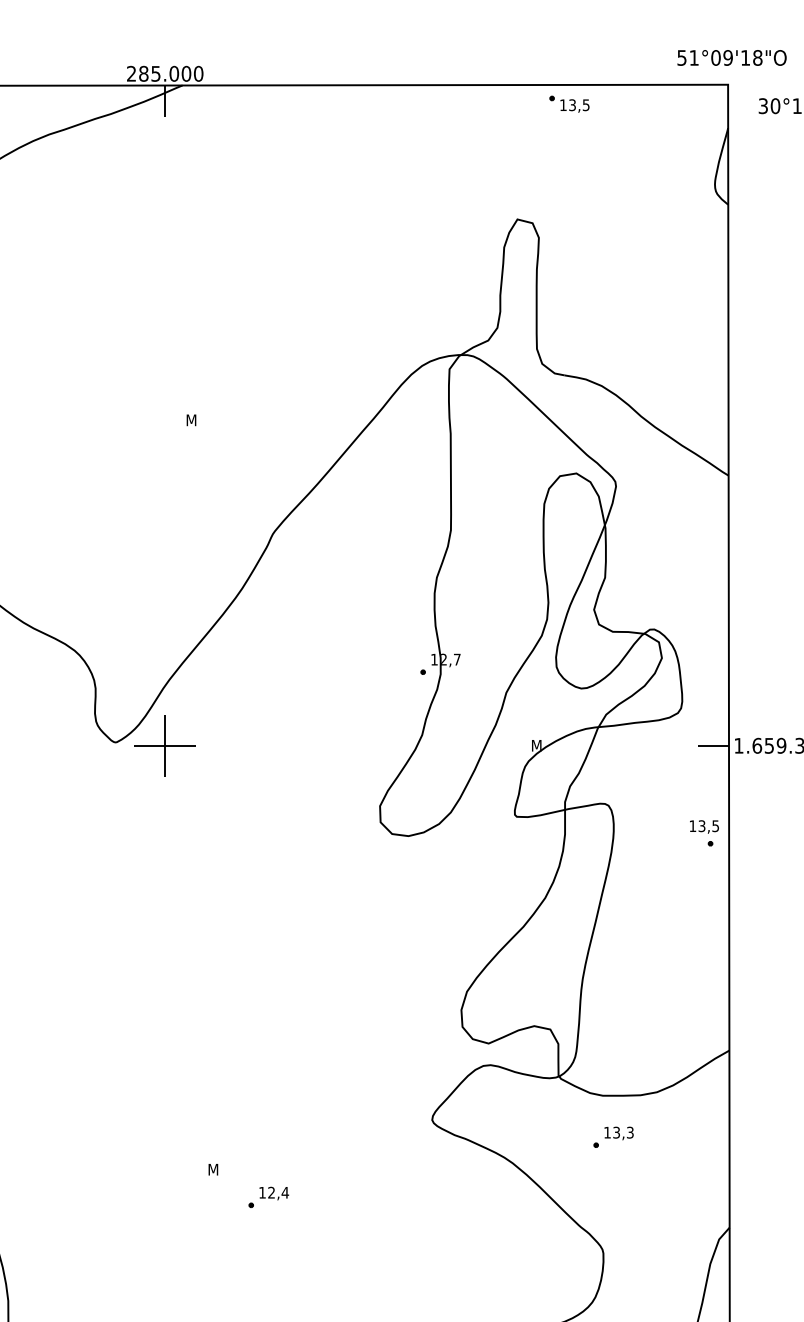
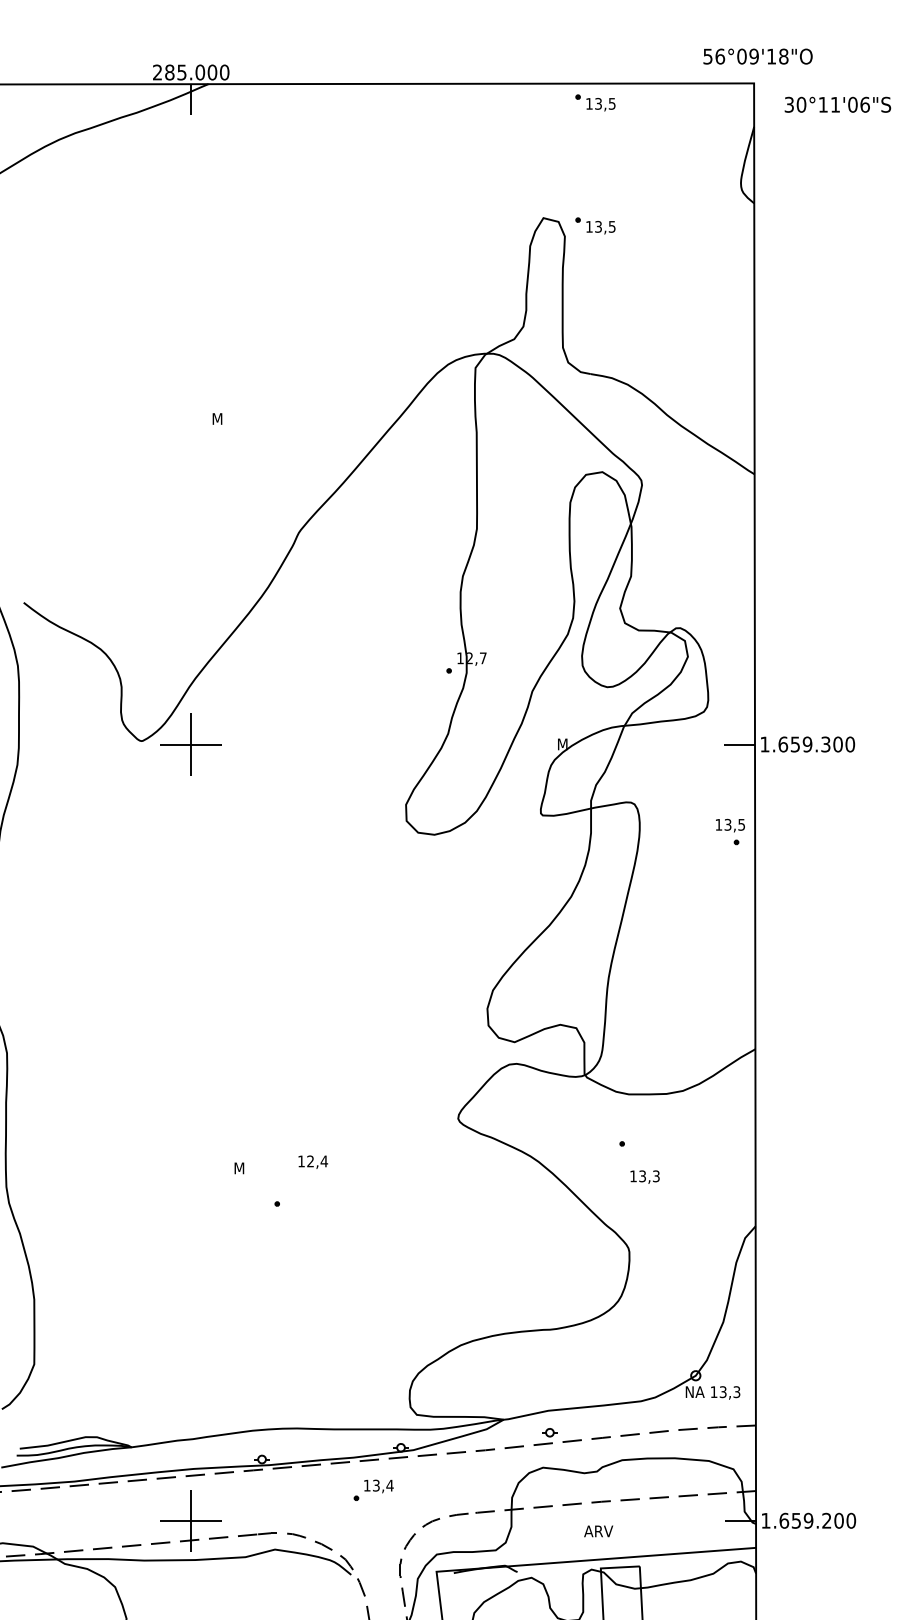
text: (694, 57) -> (720, 56), 51°09'18"O -> 56°09'18"O
part: (569, 226) -> (595, 225), added
text: (618, 1132) -> (644, 1176), moved
text: (273, 1192) -> (312, 1161), moved

